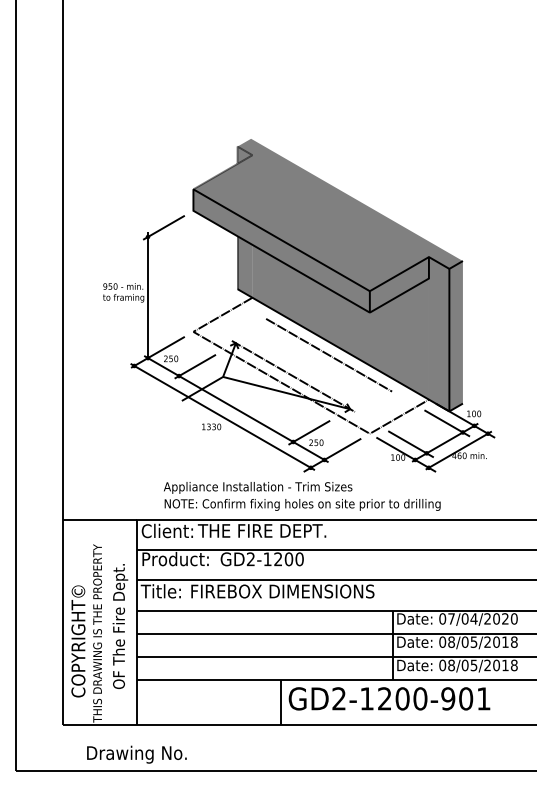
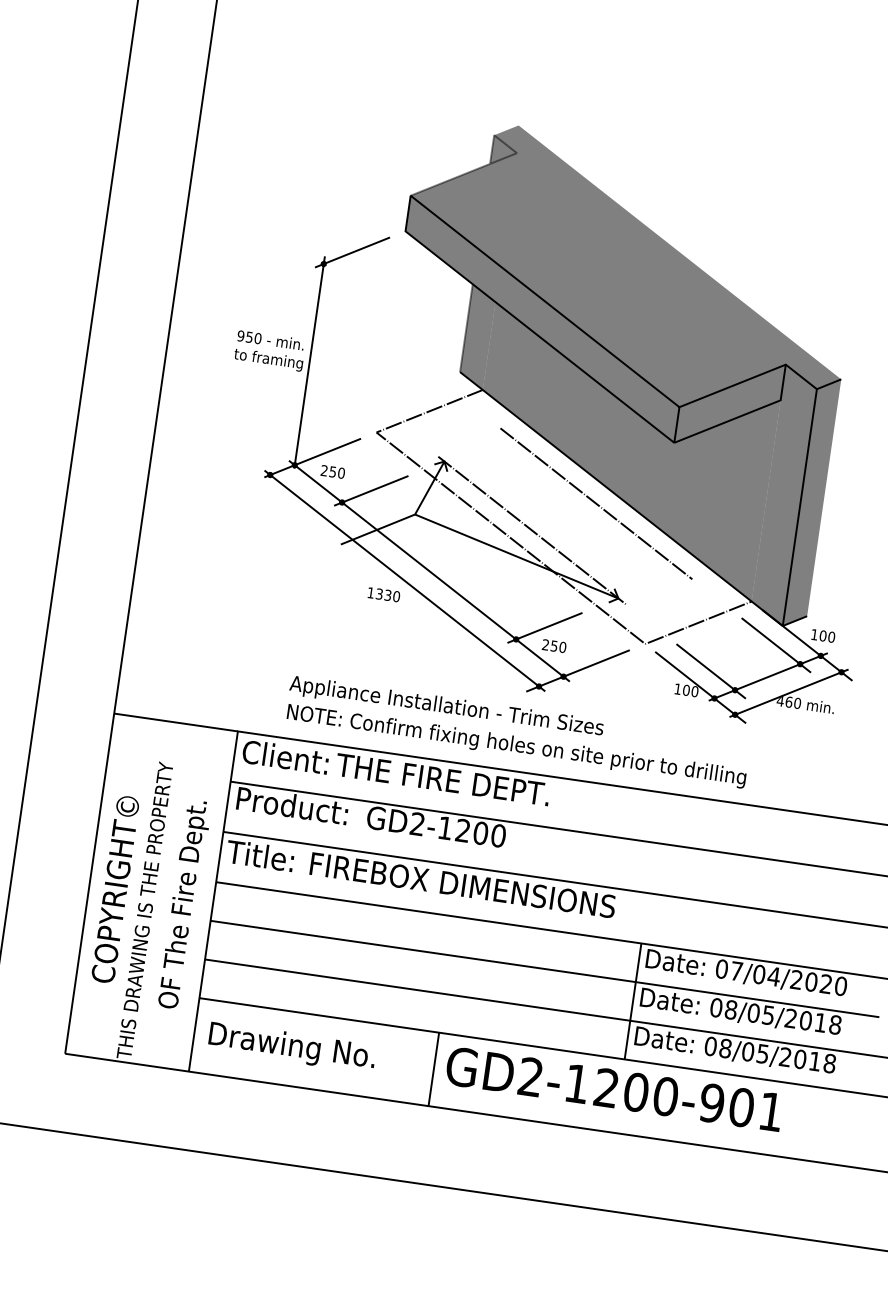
text: (78, 641) -> (115, 889), moved
text: (136, 754) -> (291, 1047), moved

